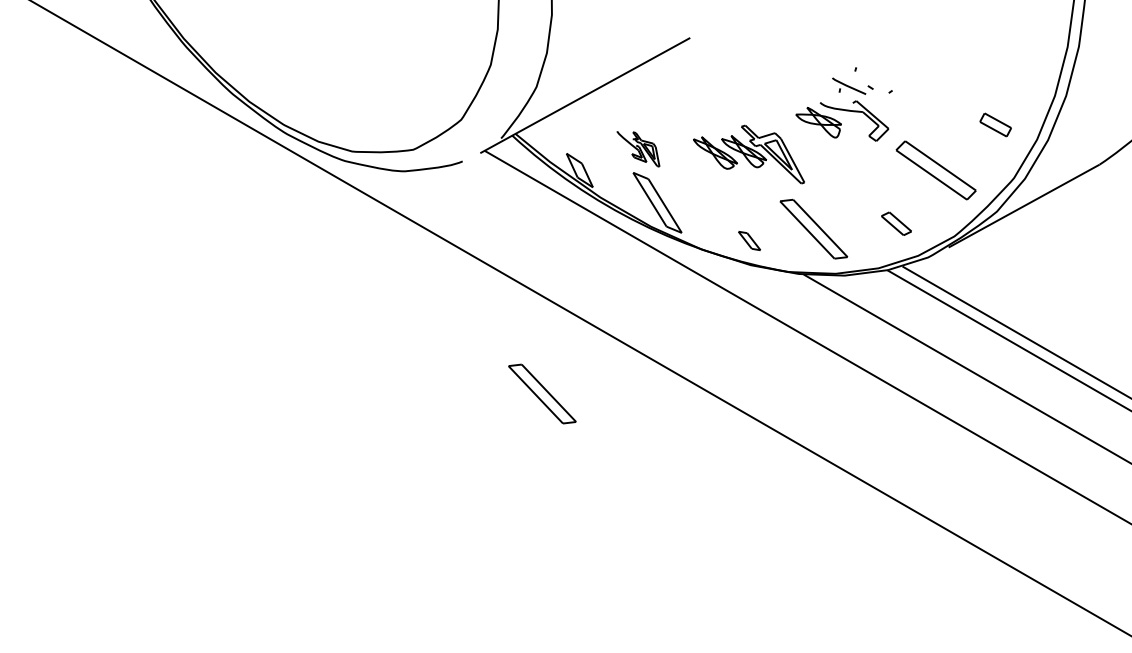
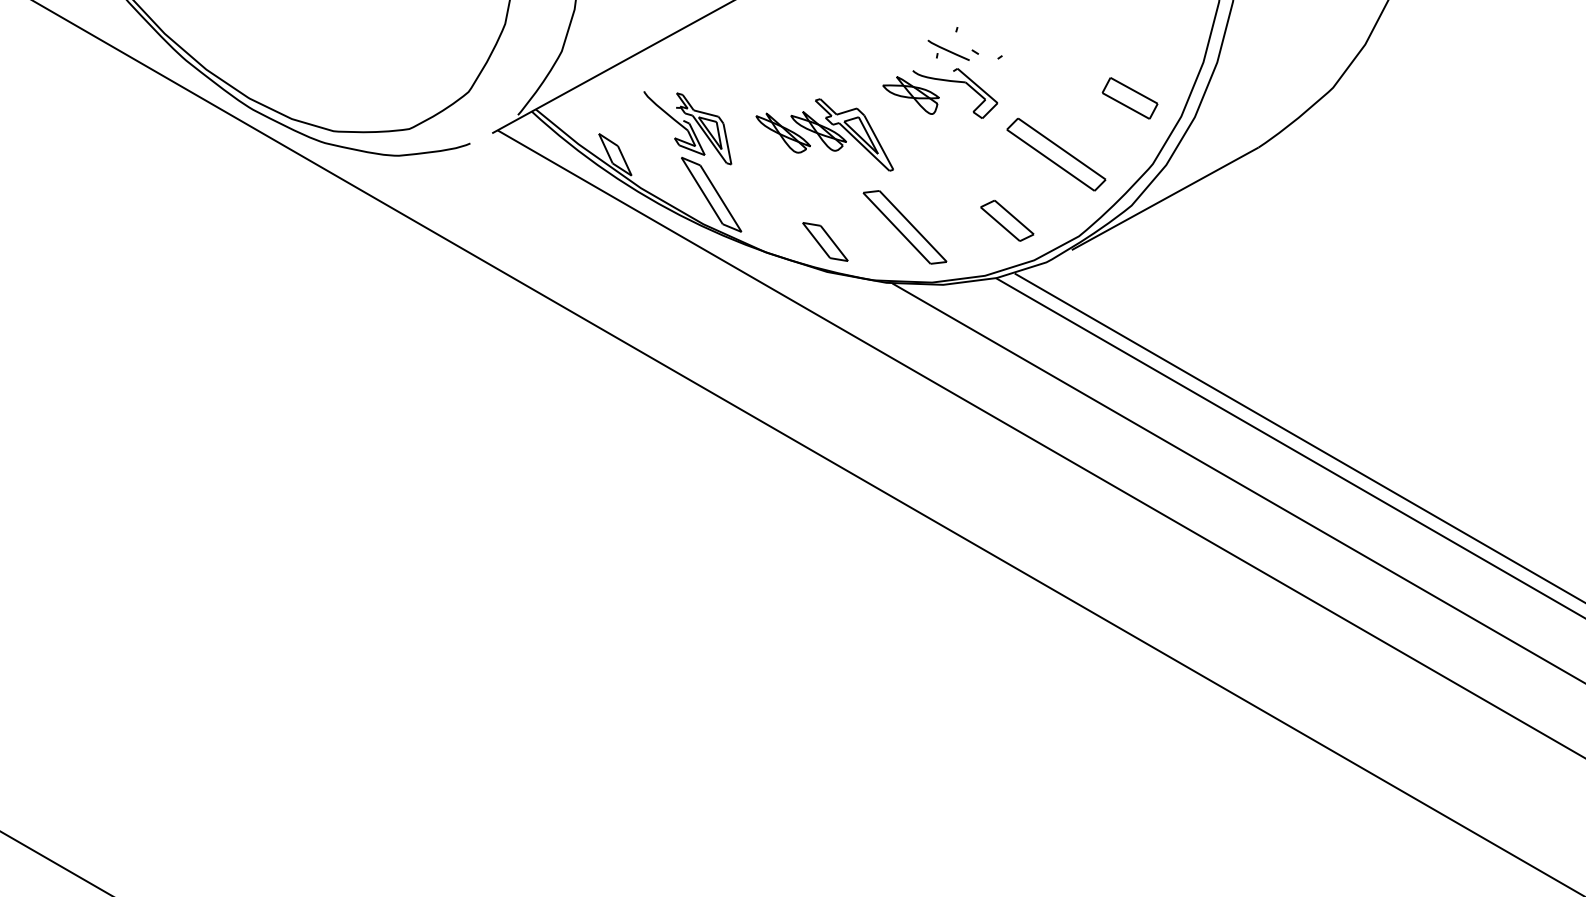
part: (995, 125) -> (1129, 98), size x1.43
part: (638, 149) -> (687, 128), size x1.67
part: (896, 223) -> (1007, 220), size x1.43
part: (749, 240) -> (825, 241), size x1.67
part: (541, 394) -> (568, 431), removed

